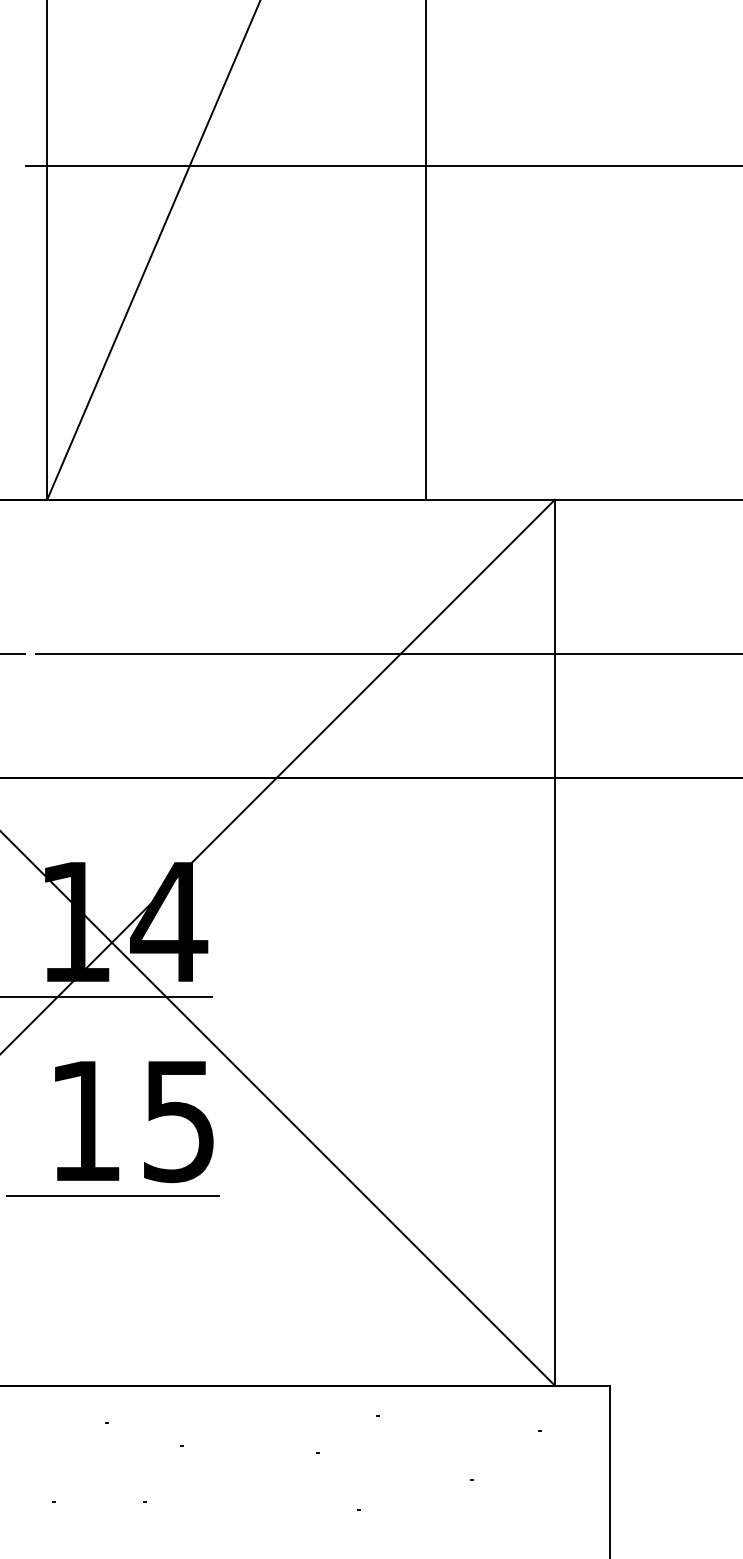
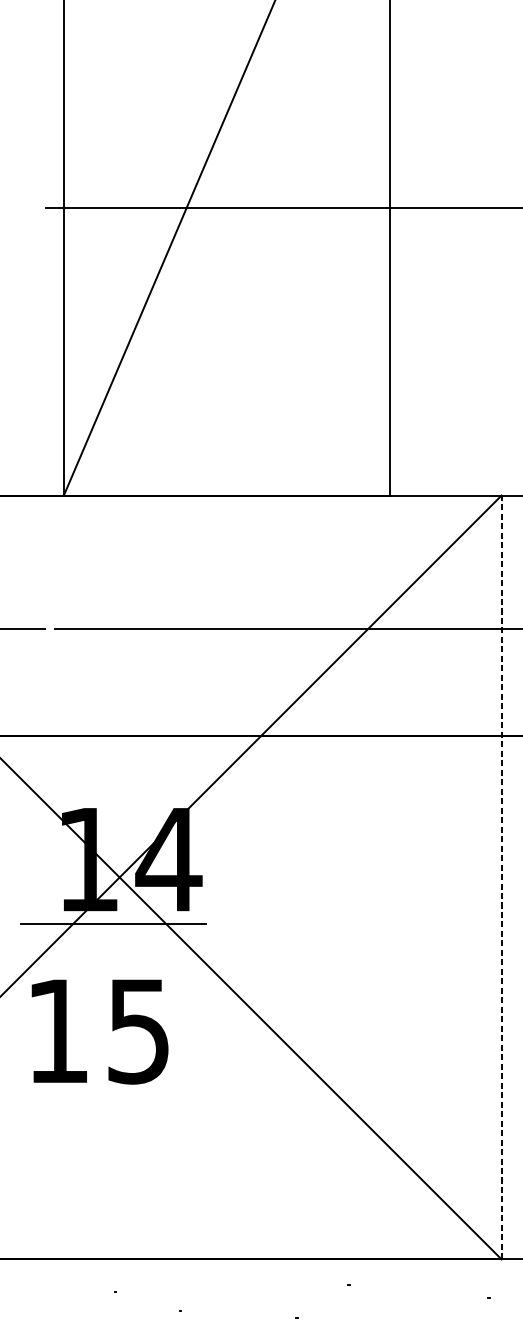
line: (554, 942) -> (501, 877), solid -> dashed
text: (134, 1122) -> (100, 1032), moved
line: (112, 1195) -> (120, 1095), removed

